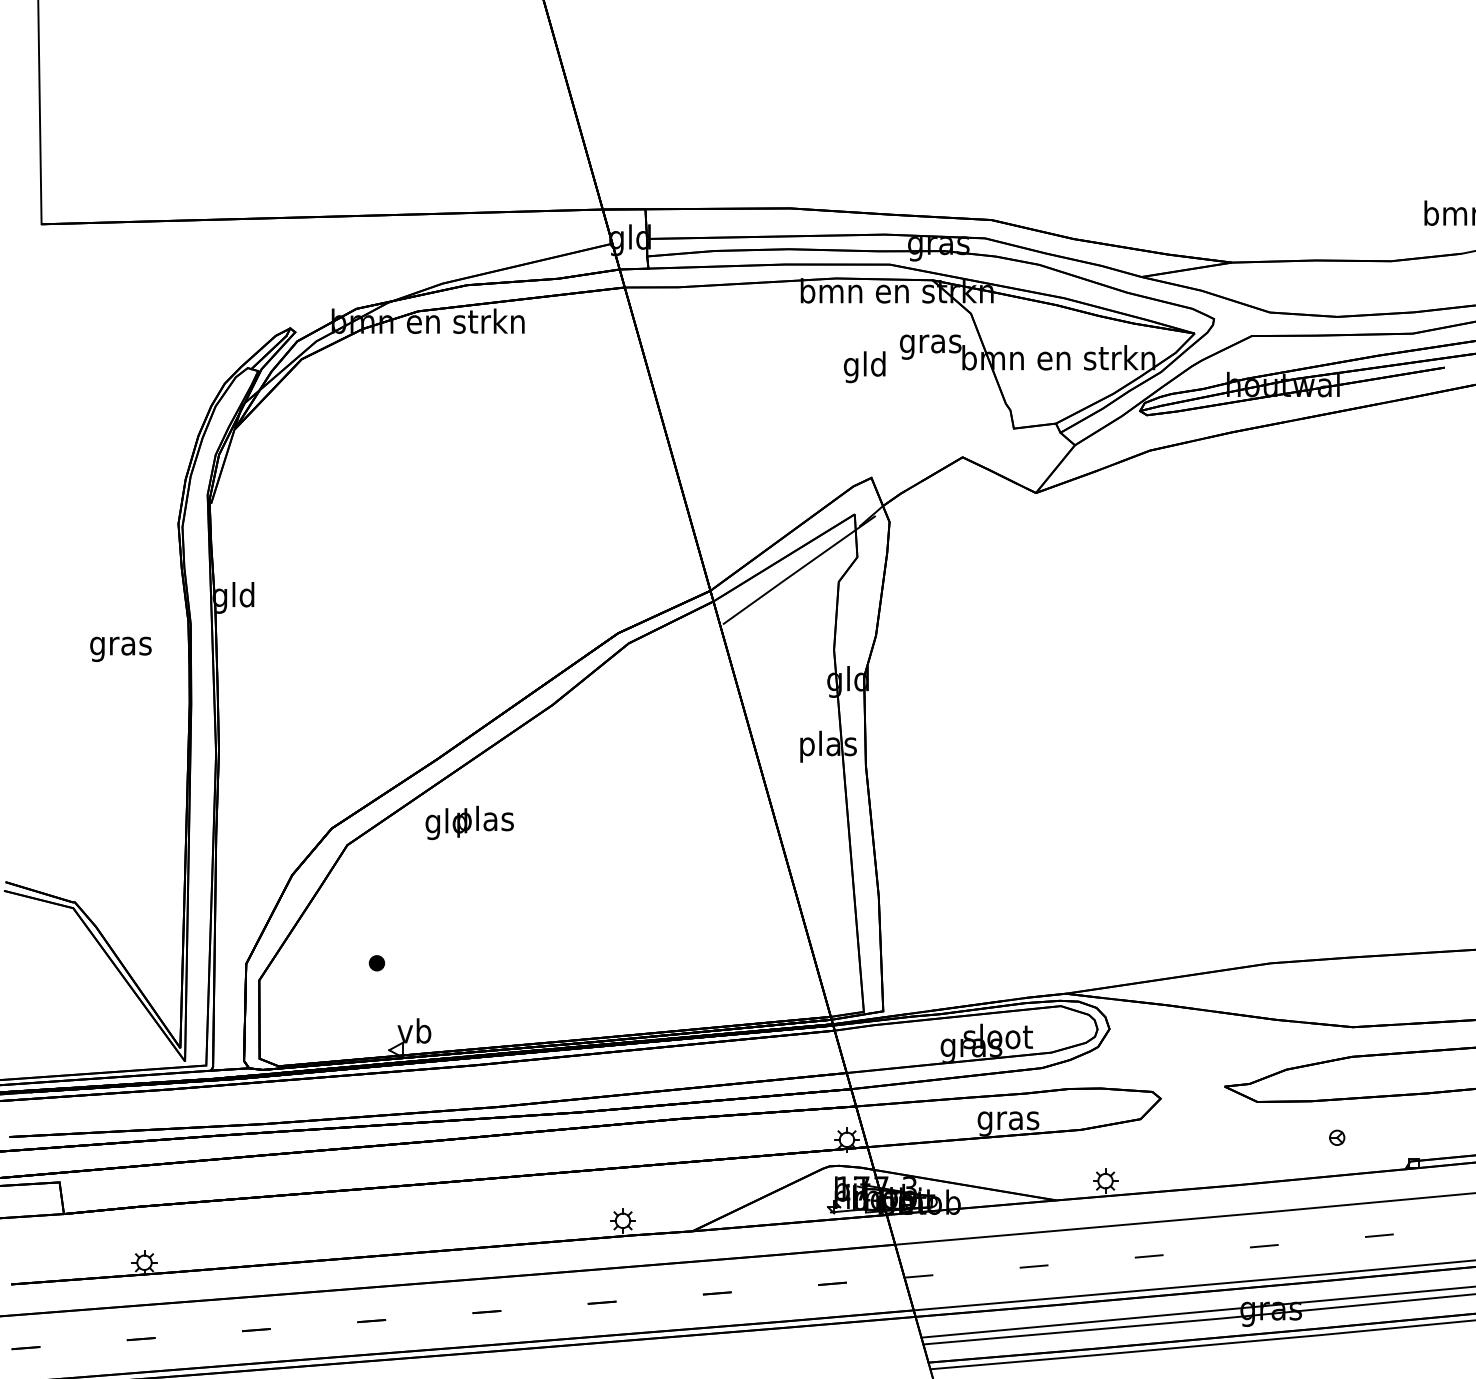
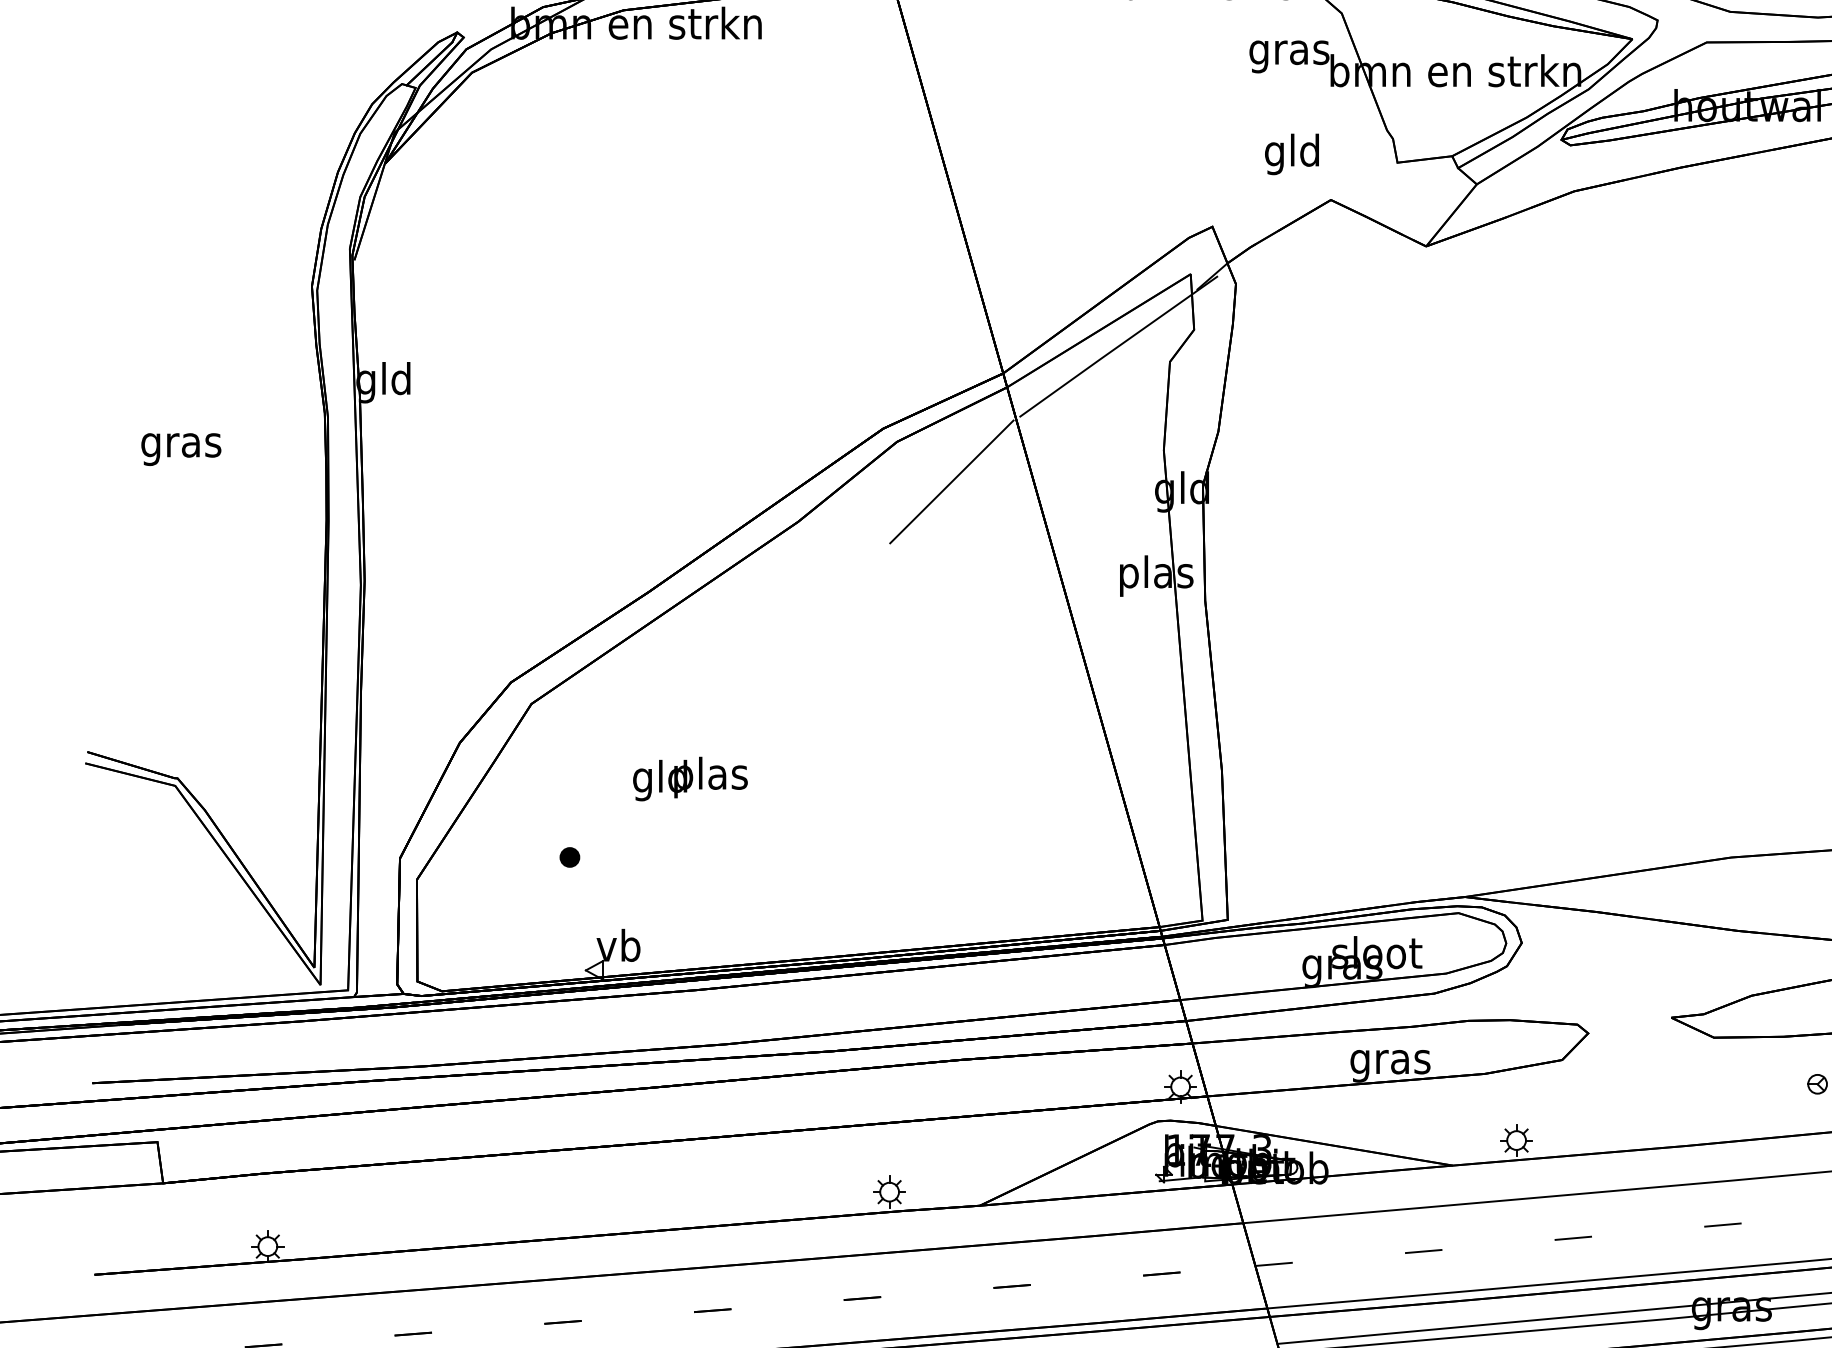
text: (864, 367) -> (1291, 154), moved
text: (120, 648) -> (180, 448), moved
line: (670, 674) -> (951, 482), added
text: (469, 822) -> (690, 778), moved

